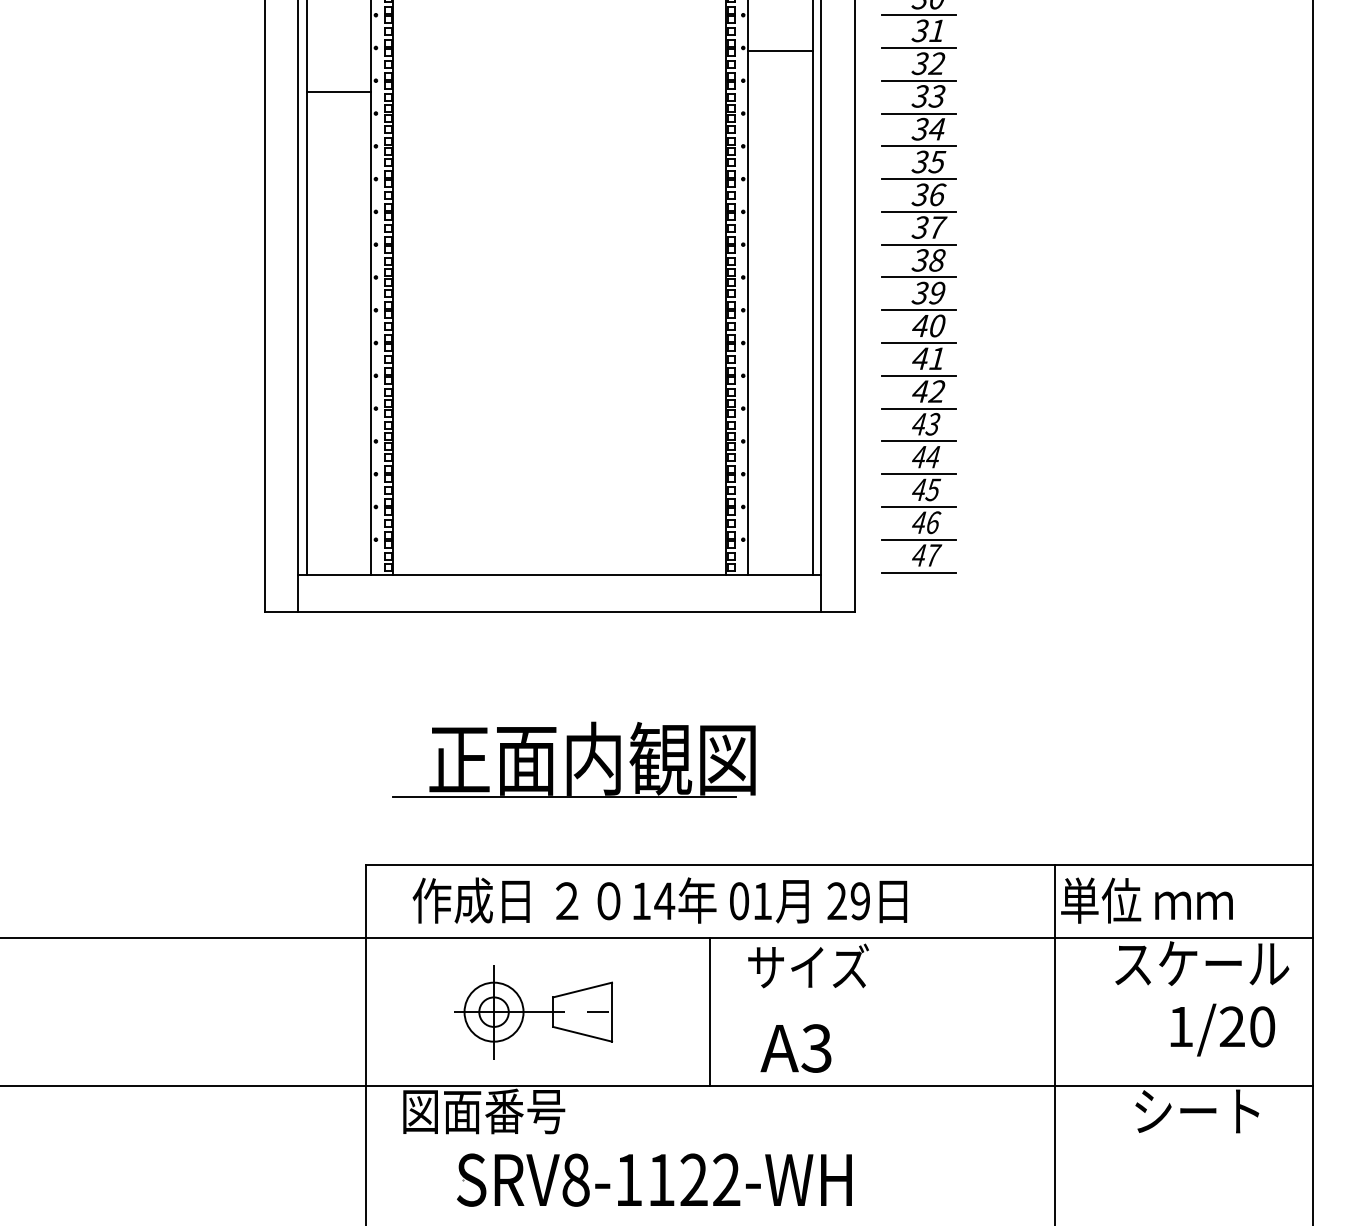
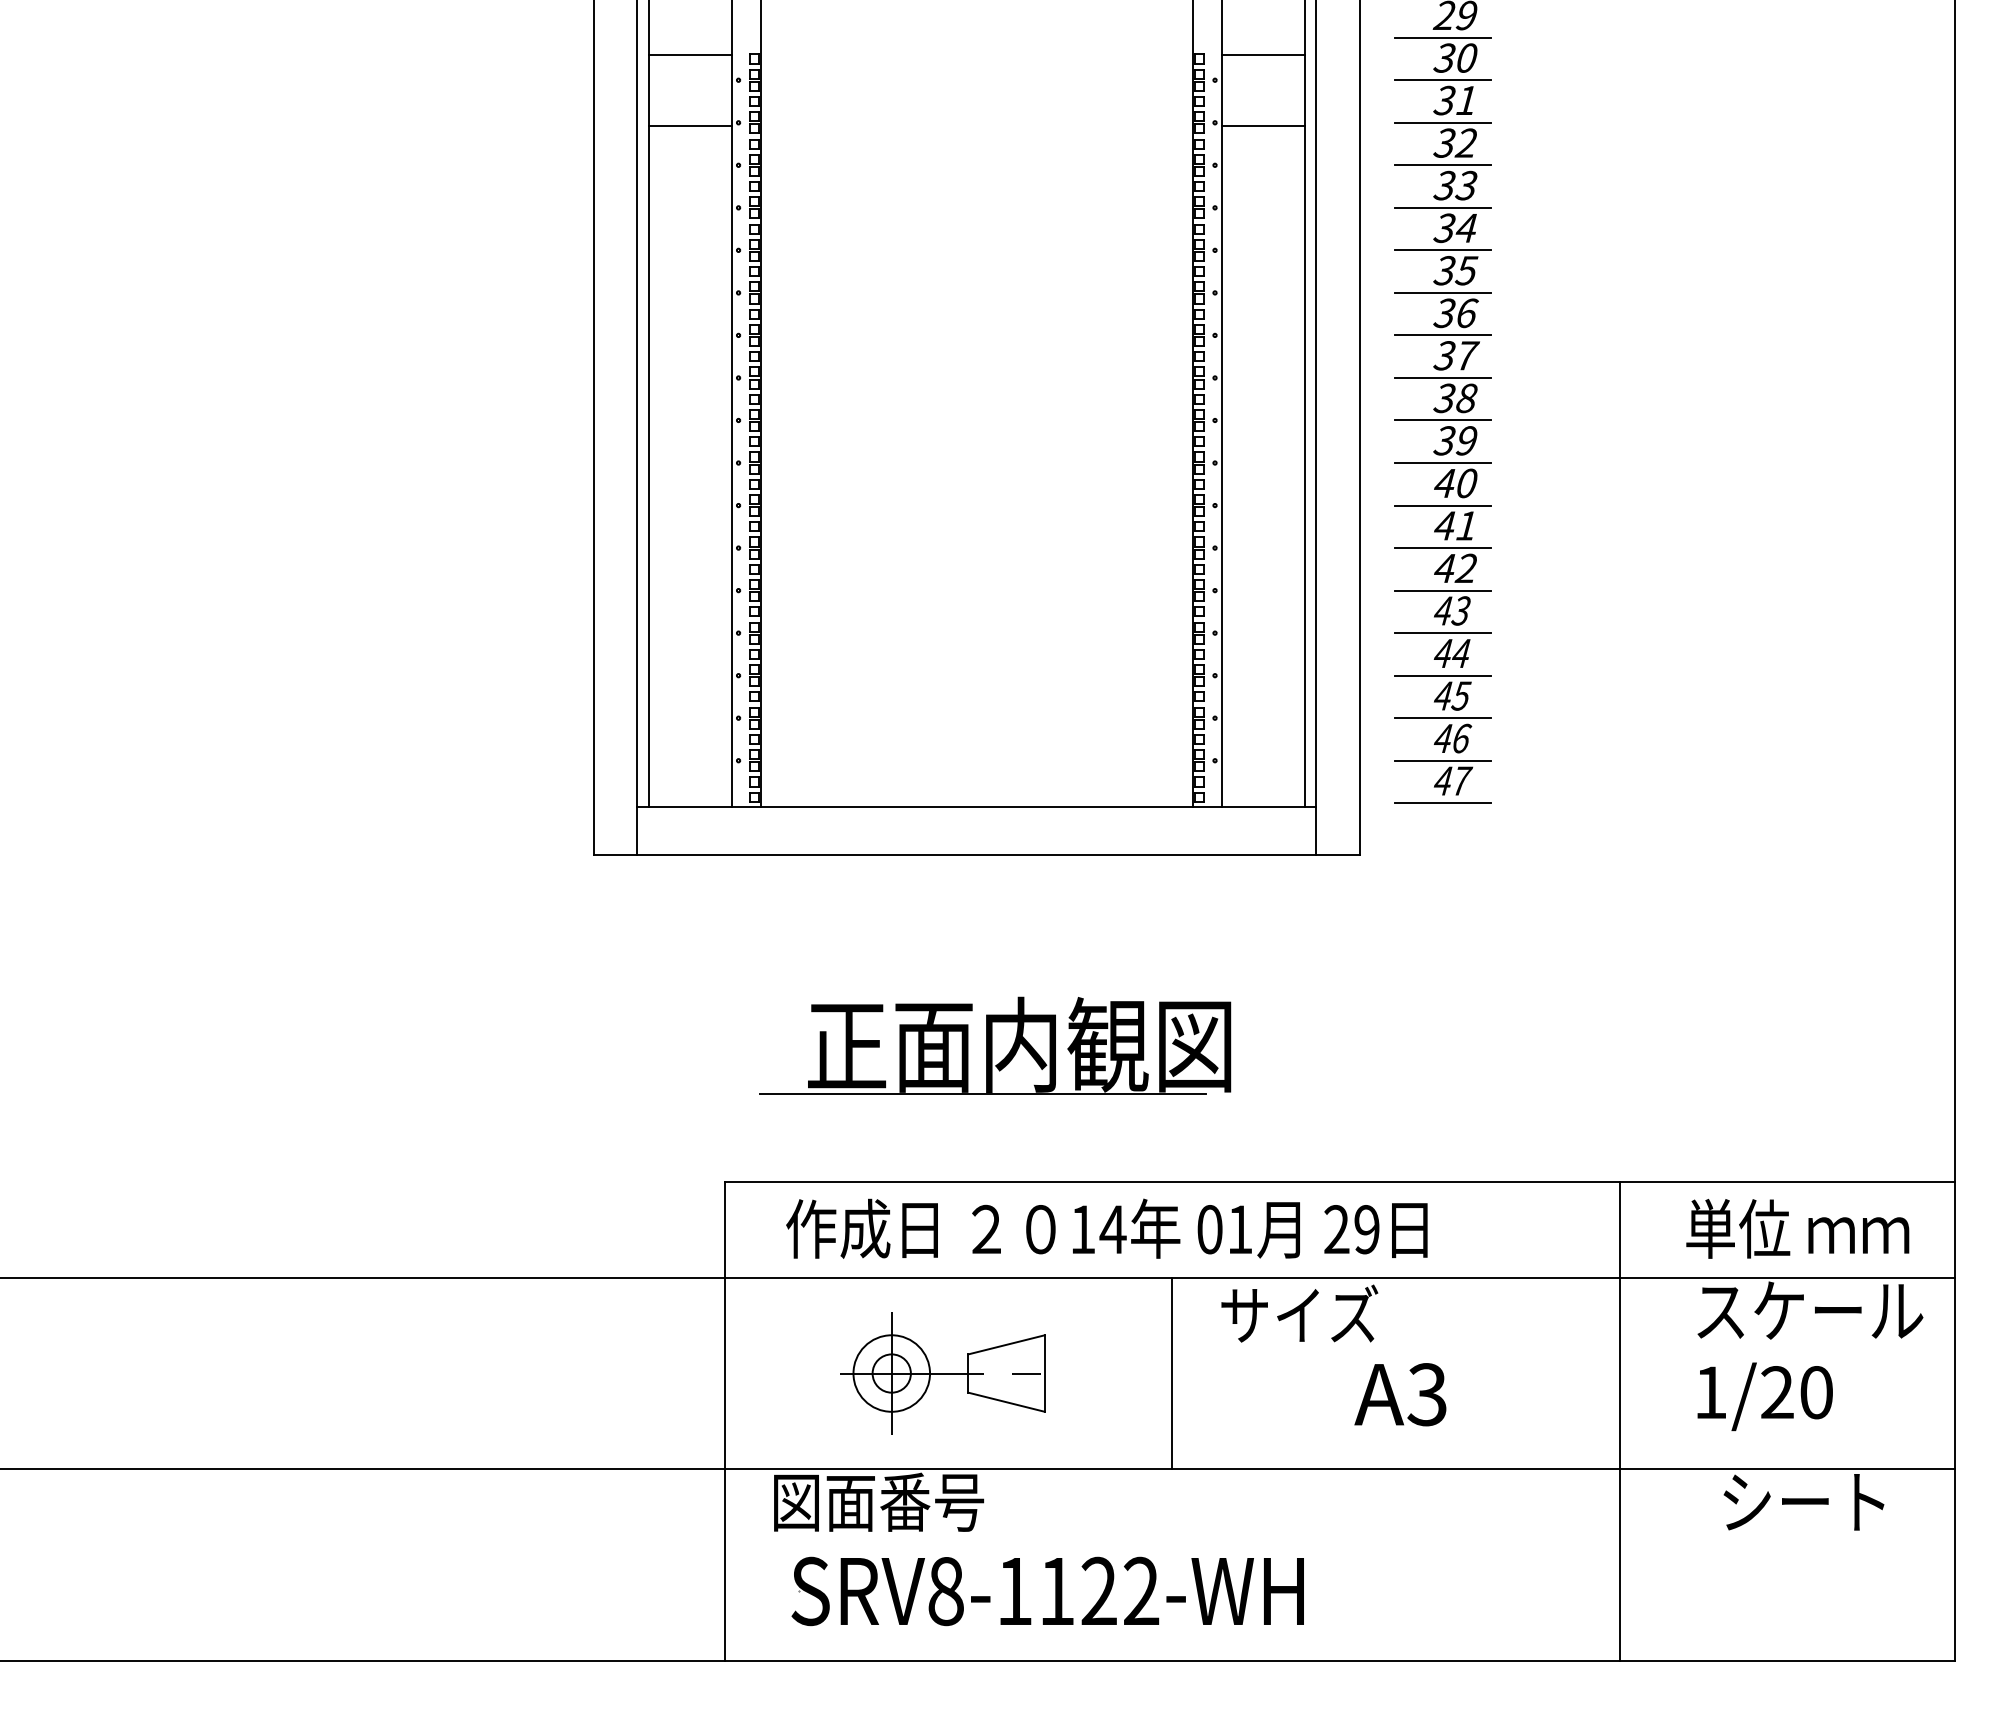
line: (338, 92) -> (689, 126), moved
text: (1146, 900) -> (1797, 1228), moved
text: (1222, 1029) -> (1764, 1396), moved
text: (796, 1048) -> (1400, 1394), moved
part: (660, 1180) -> (1055, 1591), moved

